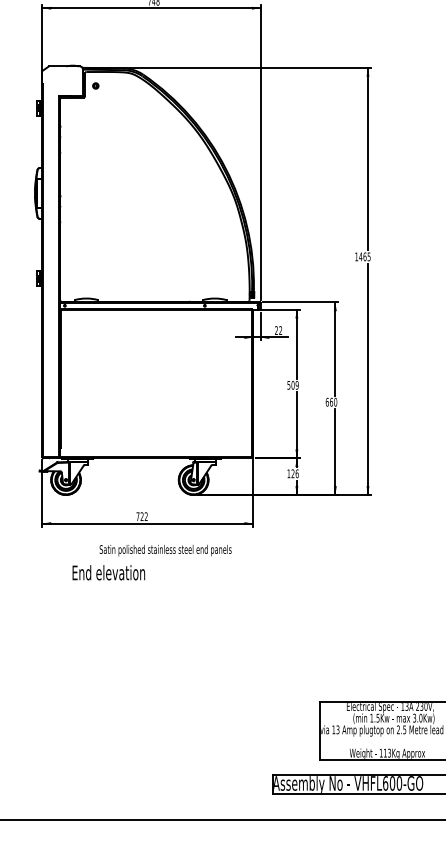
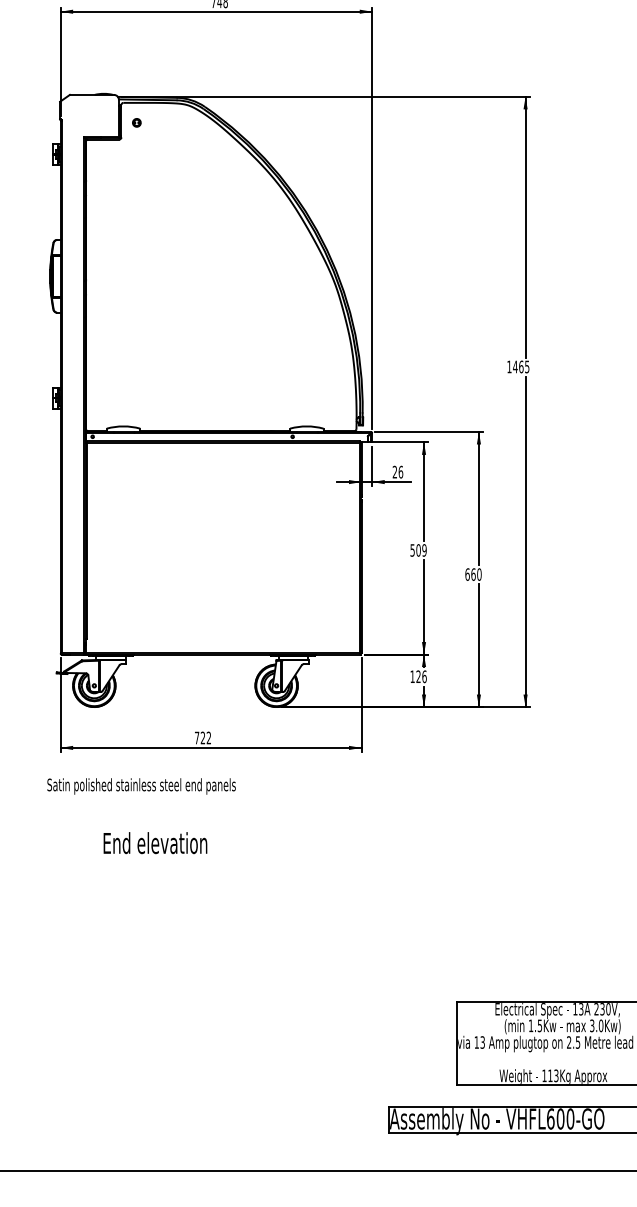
text: (280, 330) -> (400, 471), 22 -> 26
text: (165, 550) -> (141, 786), moved
text: (108, 573) -> (155, 843), moved

